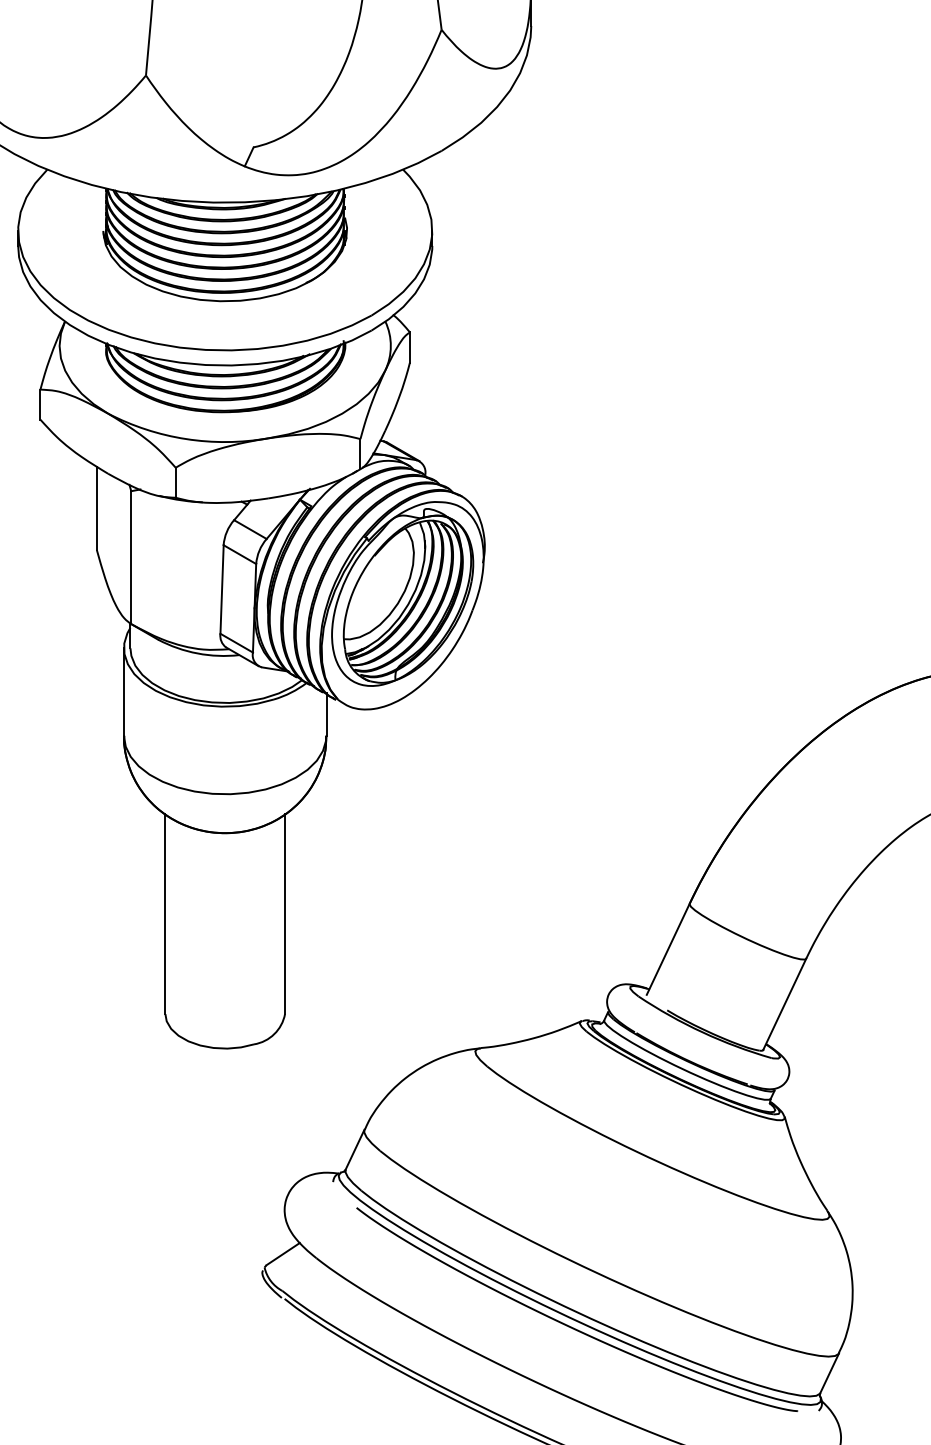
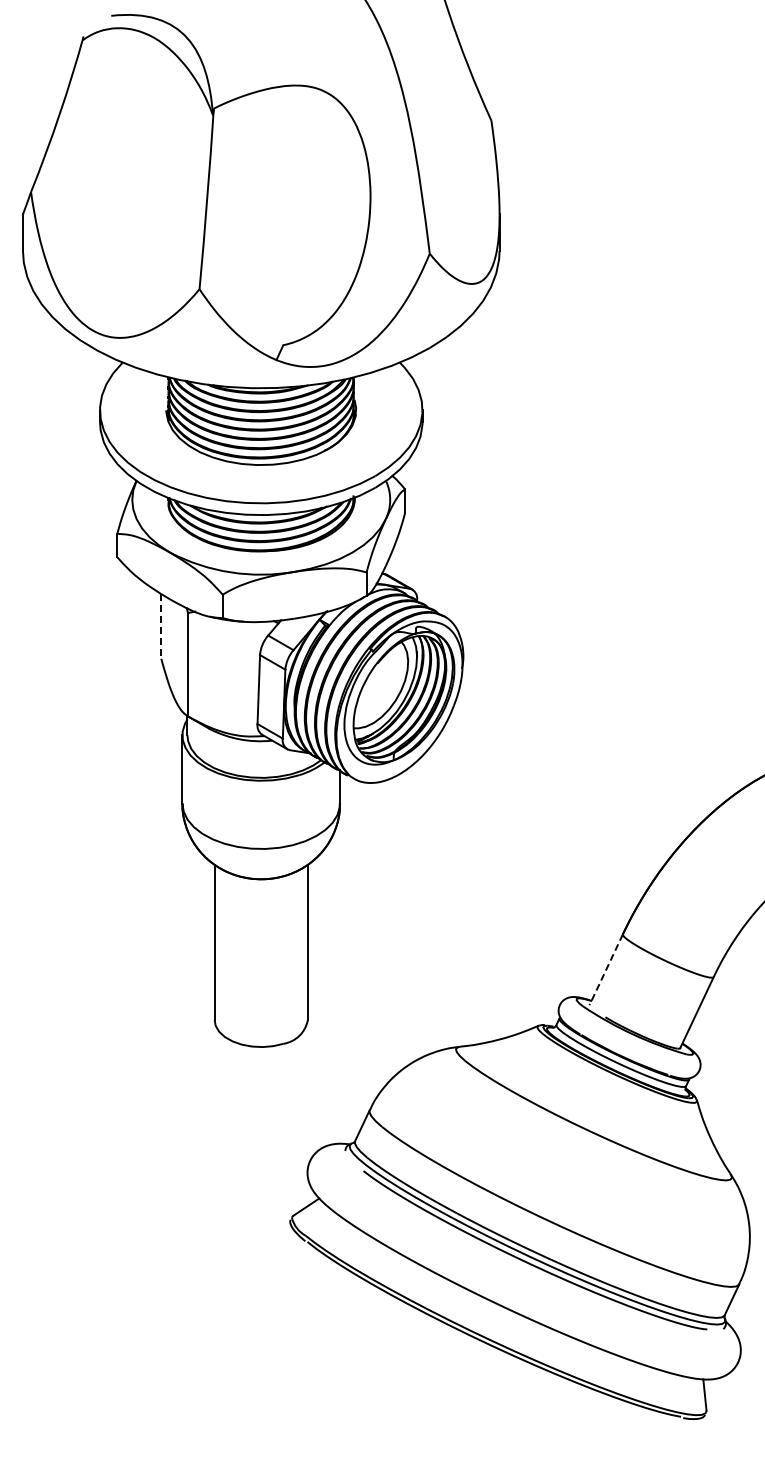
line: (97, 508) -> (161, 626), solid -> dashed
line: (668, 950) -> (606, 970), solid -> dashed

